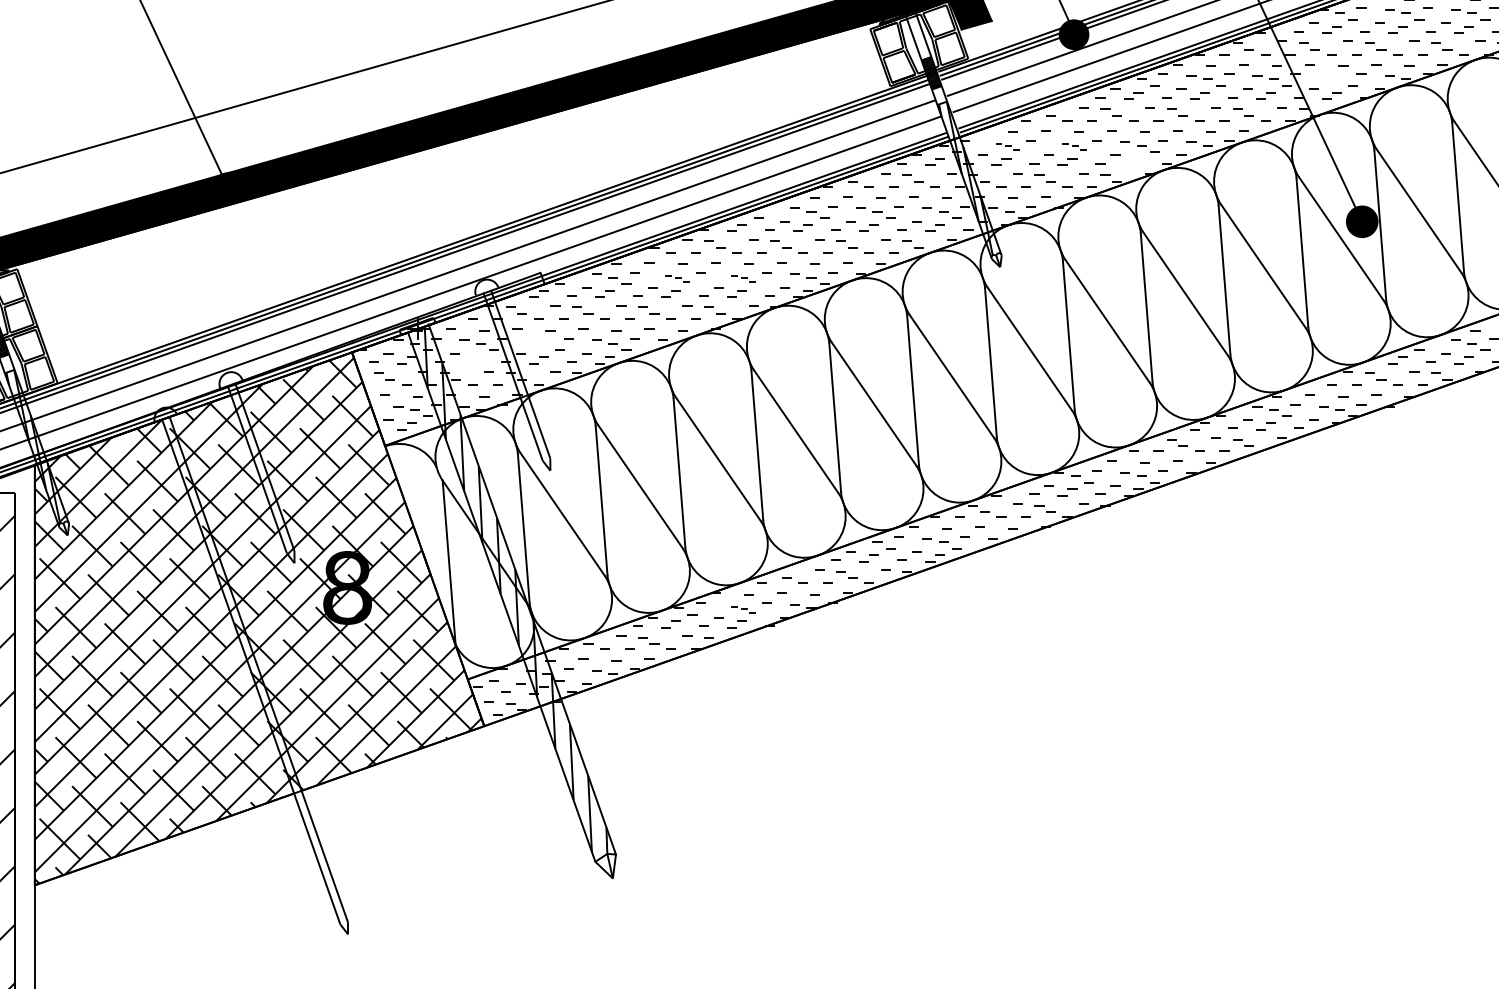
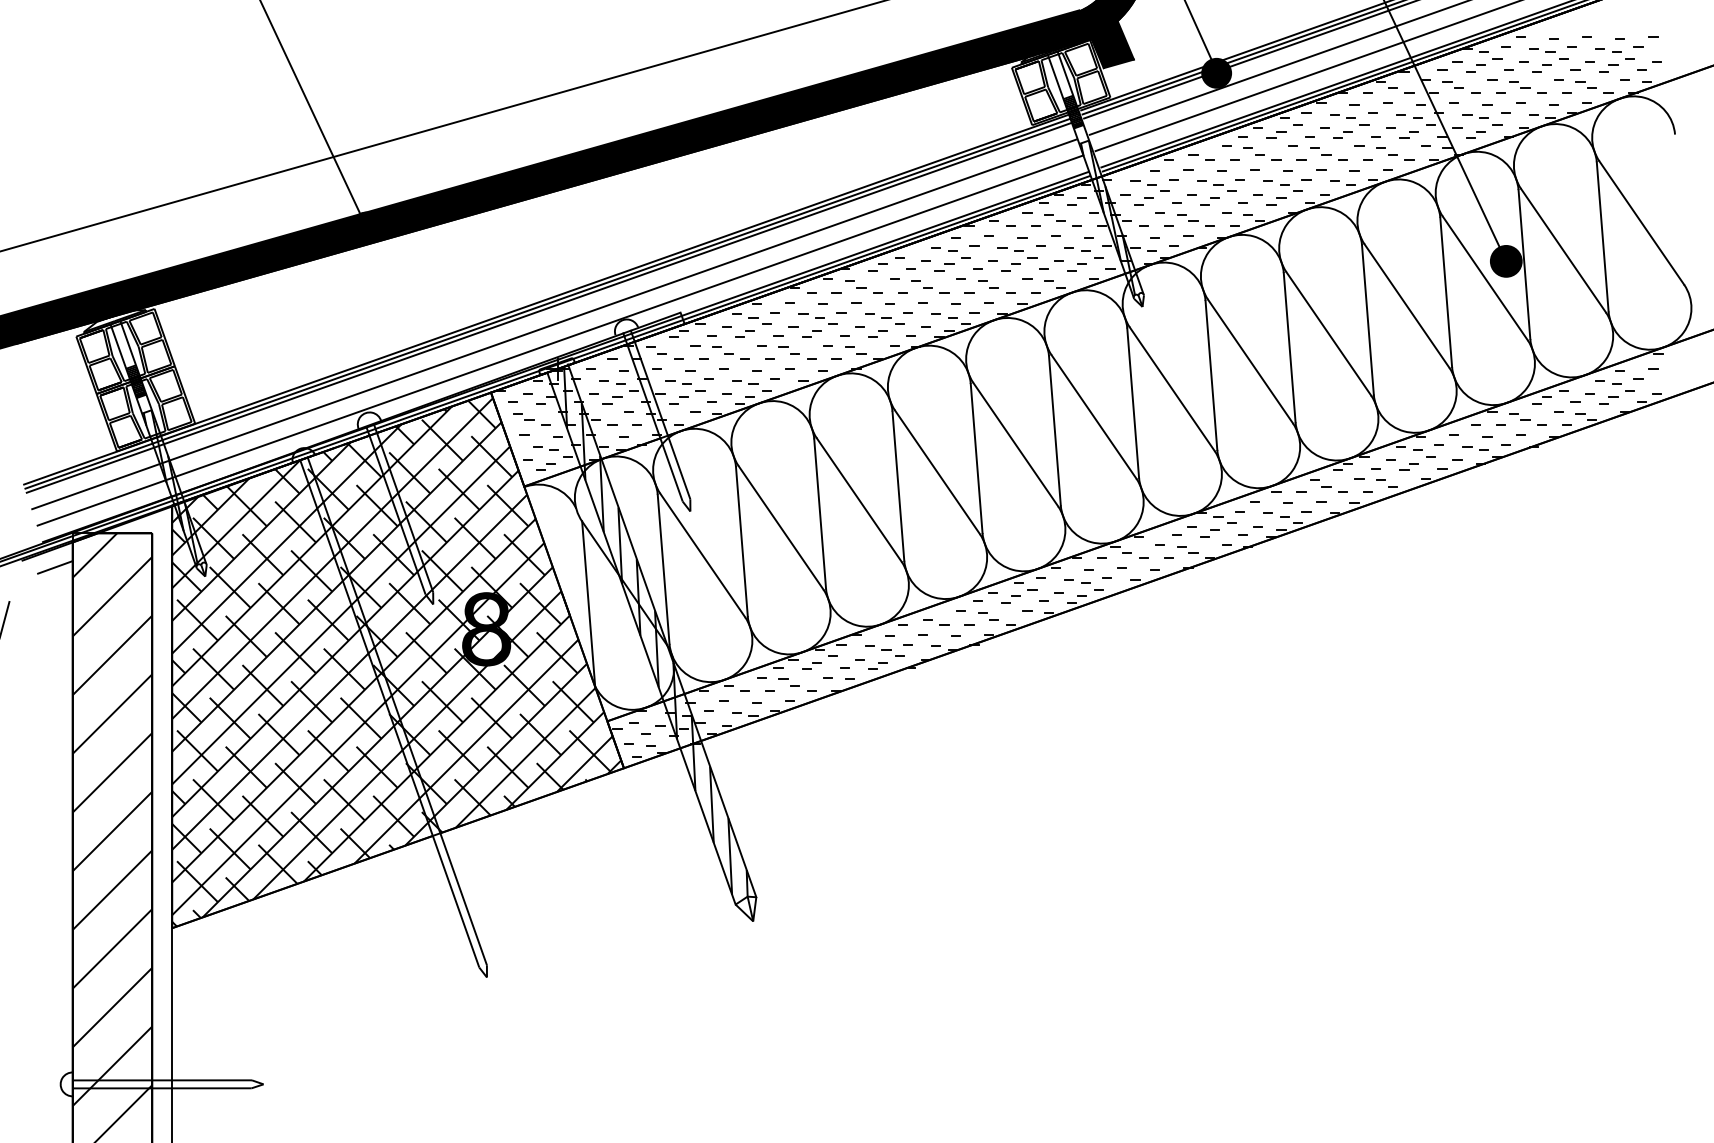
part: (1331, 77) -> (1475, 116), added
part: (1007, 146) -> (1149, 185), size x1.67
part: (1073, 146) -> (1216, 185), size x1.67
part: (1133, 162) -> (1276, 201), added
part: (676, 278) -> (817, 318), size x1.67
part: (743, 278) -> (884, 318), size x1.67
part: (538, 342) -> (678, 382), added
part: (472, 360) -> (612, 400), added
part: (743, 608) -> (884, 650), size x1.67

